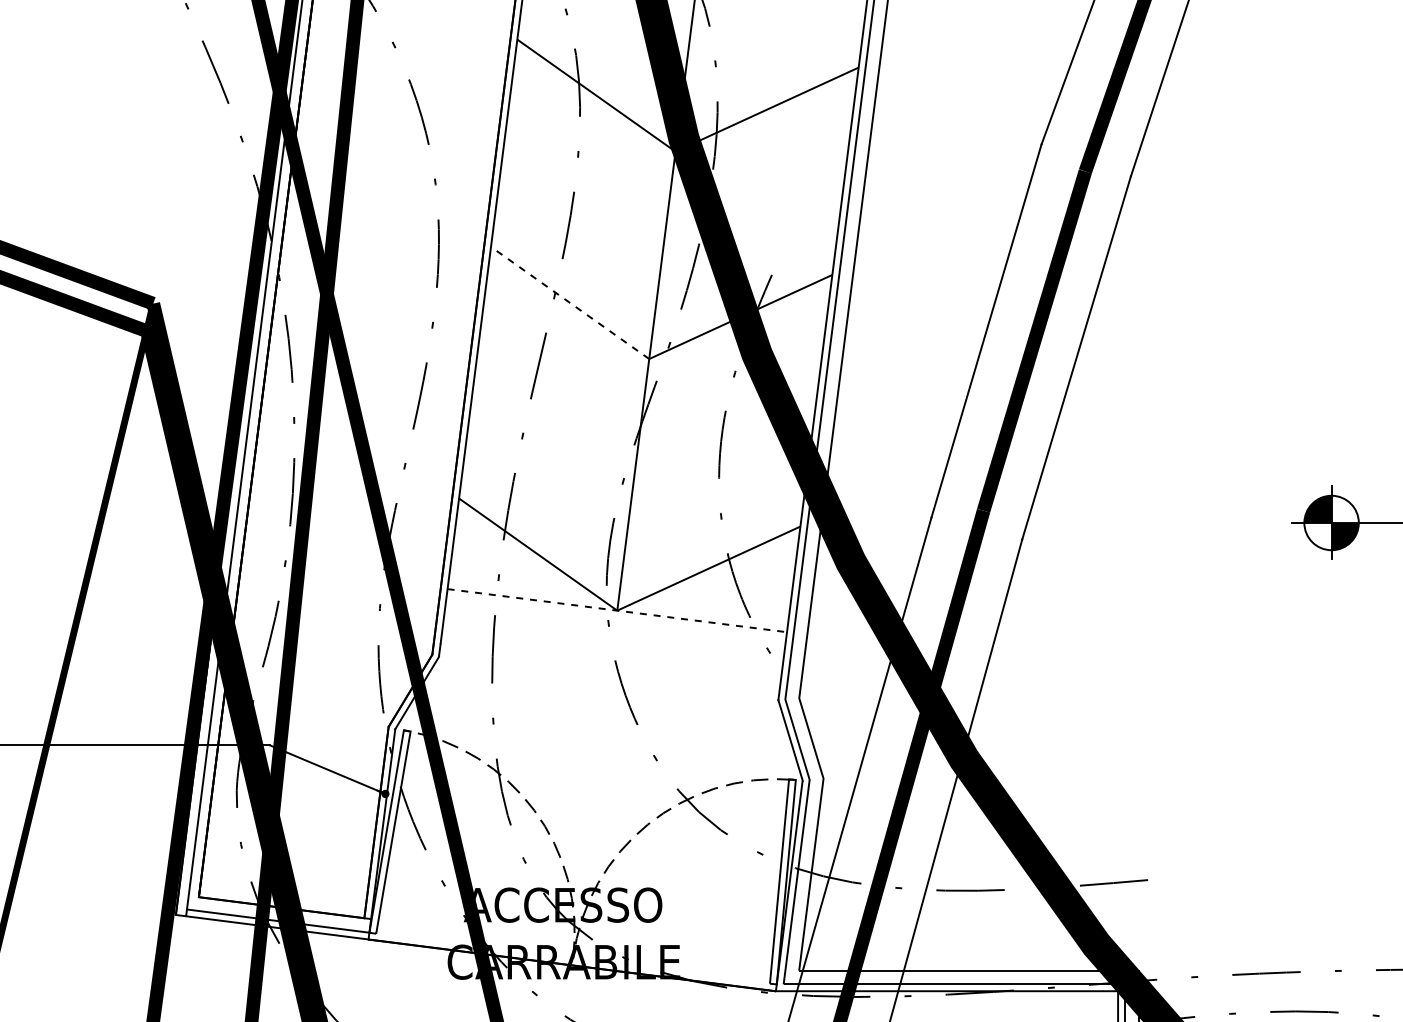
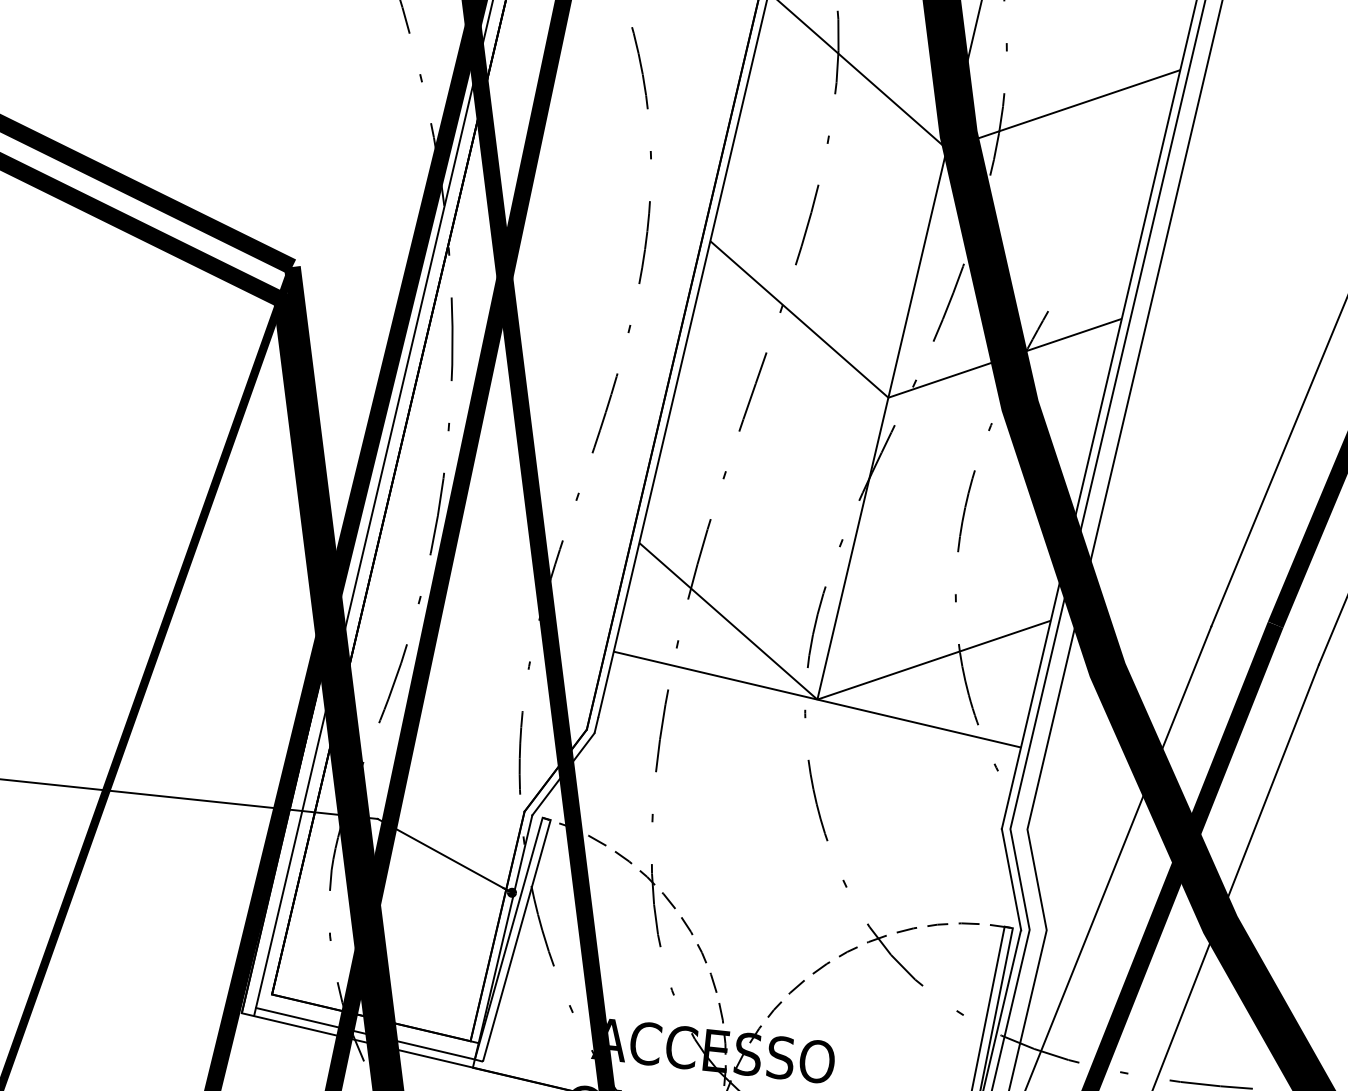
line: (570, 302) -> (799, 318), dashed -> solid
line: (617, 610) -> (817, 699), dashed -> solid

